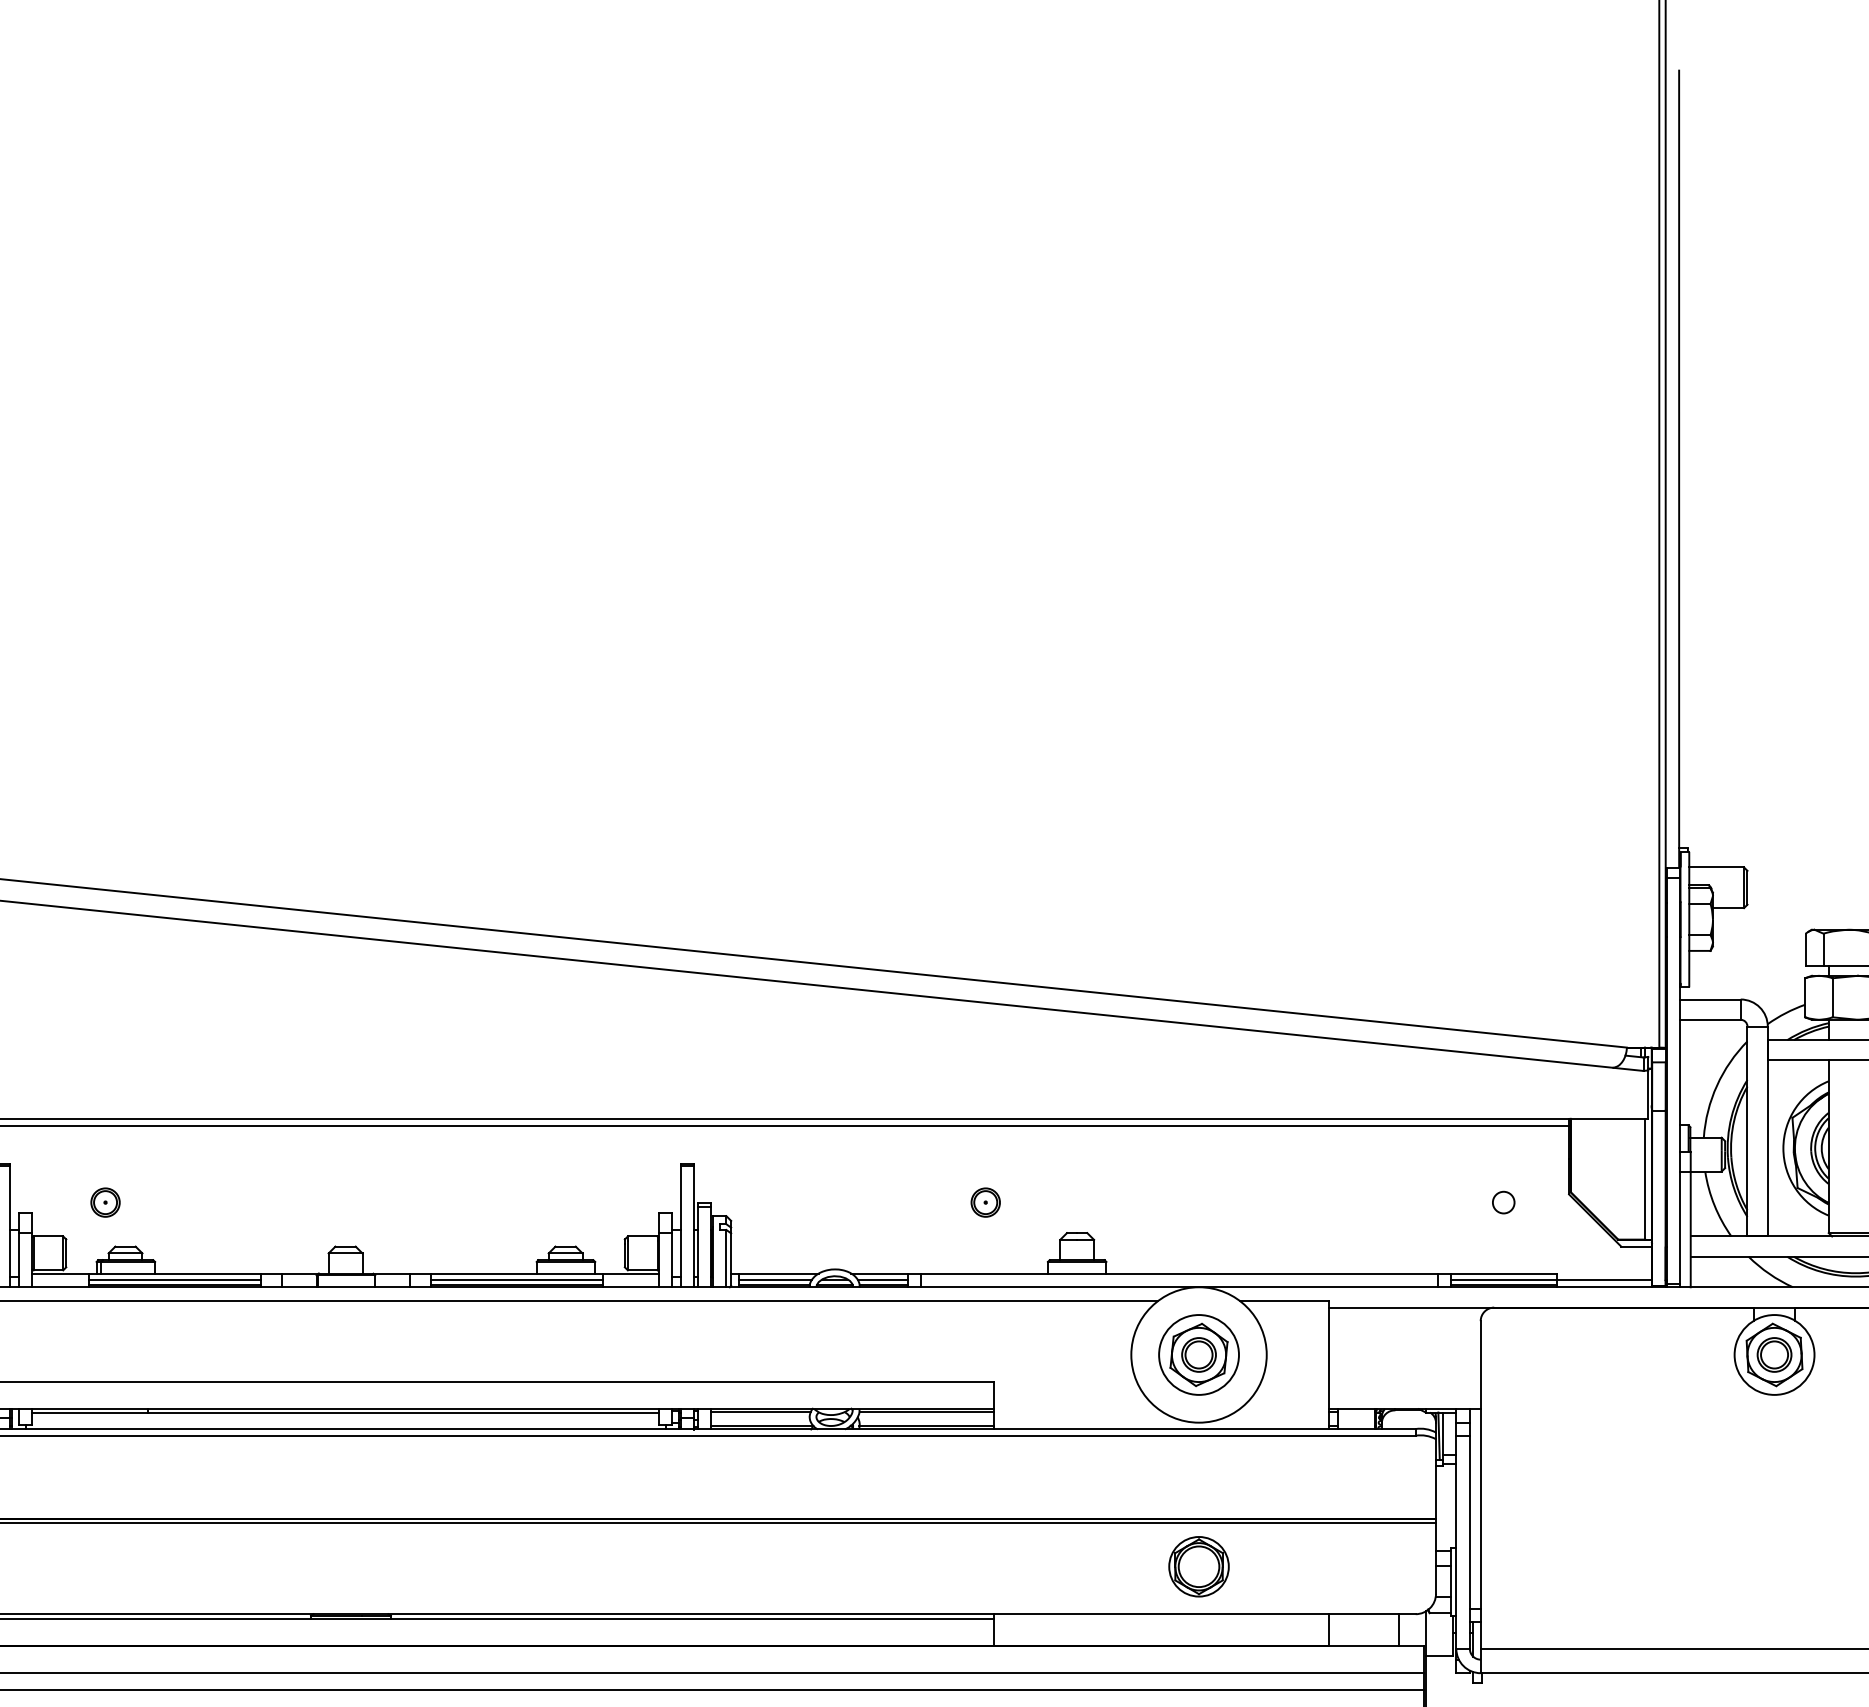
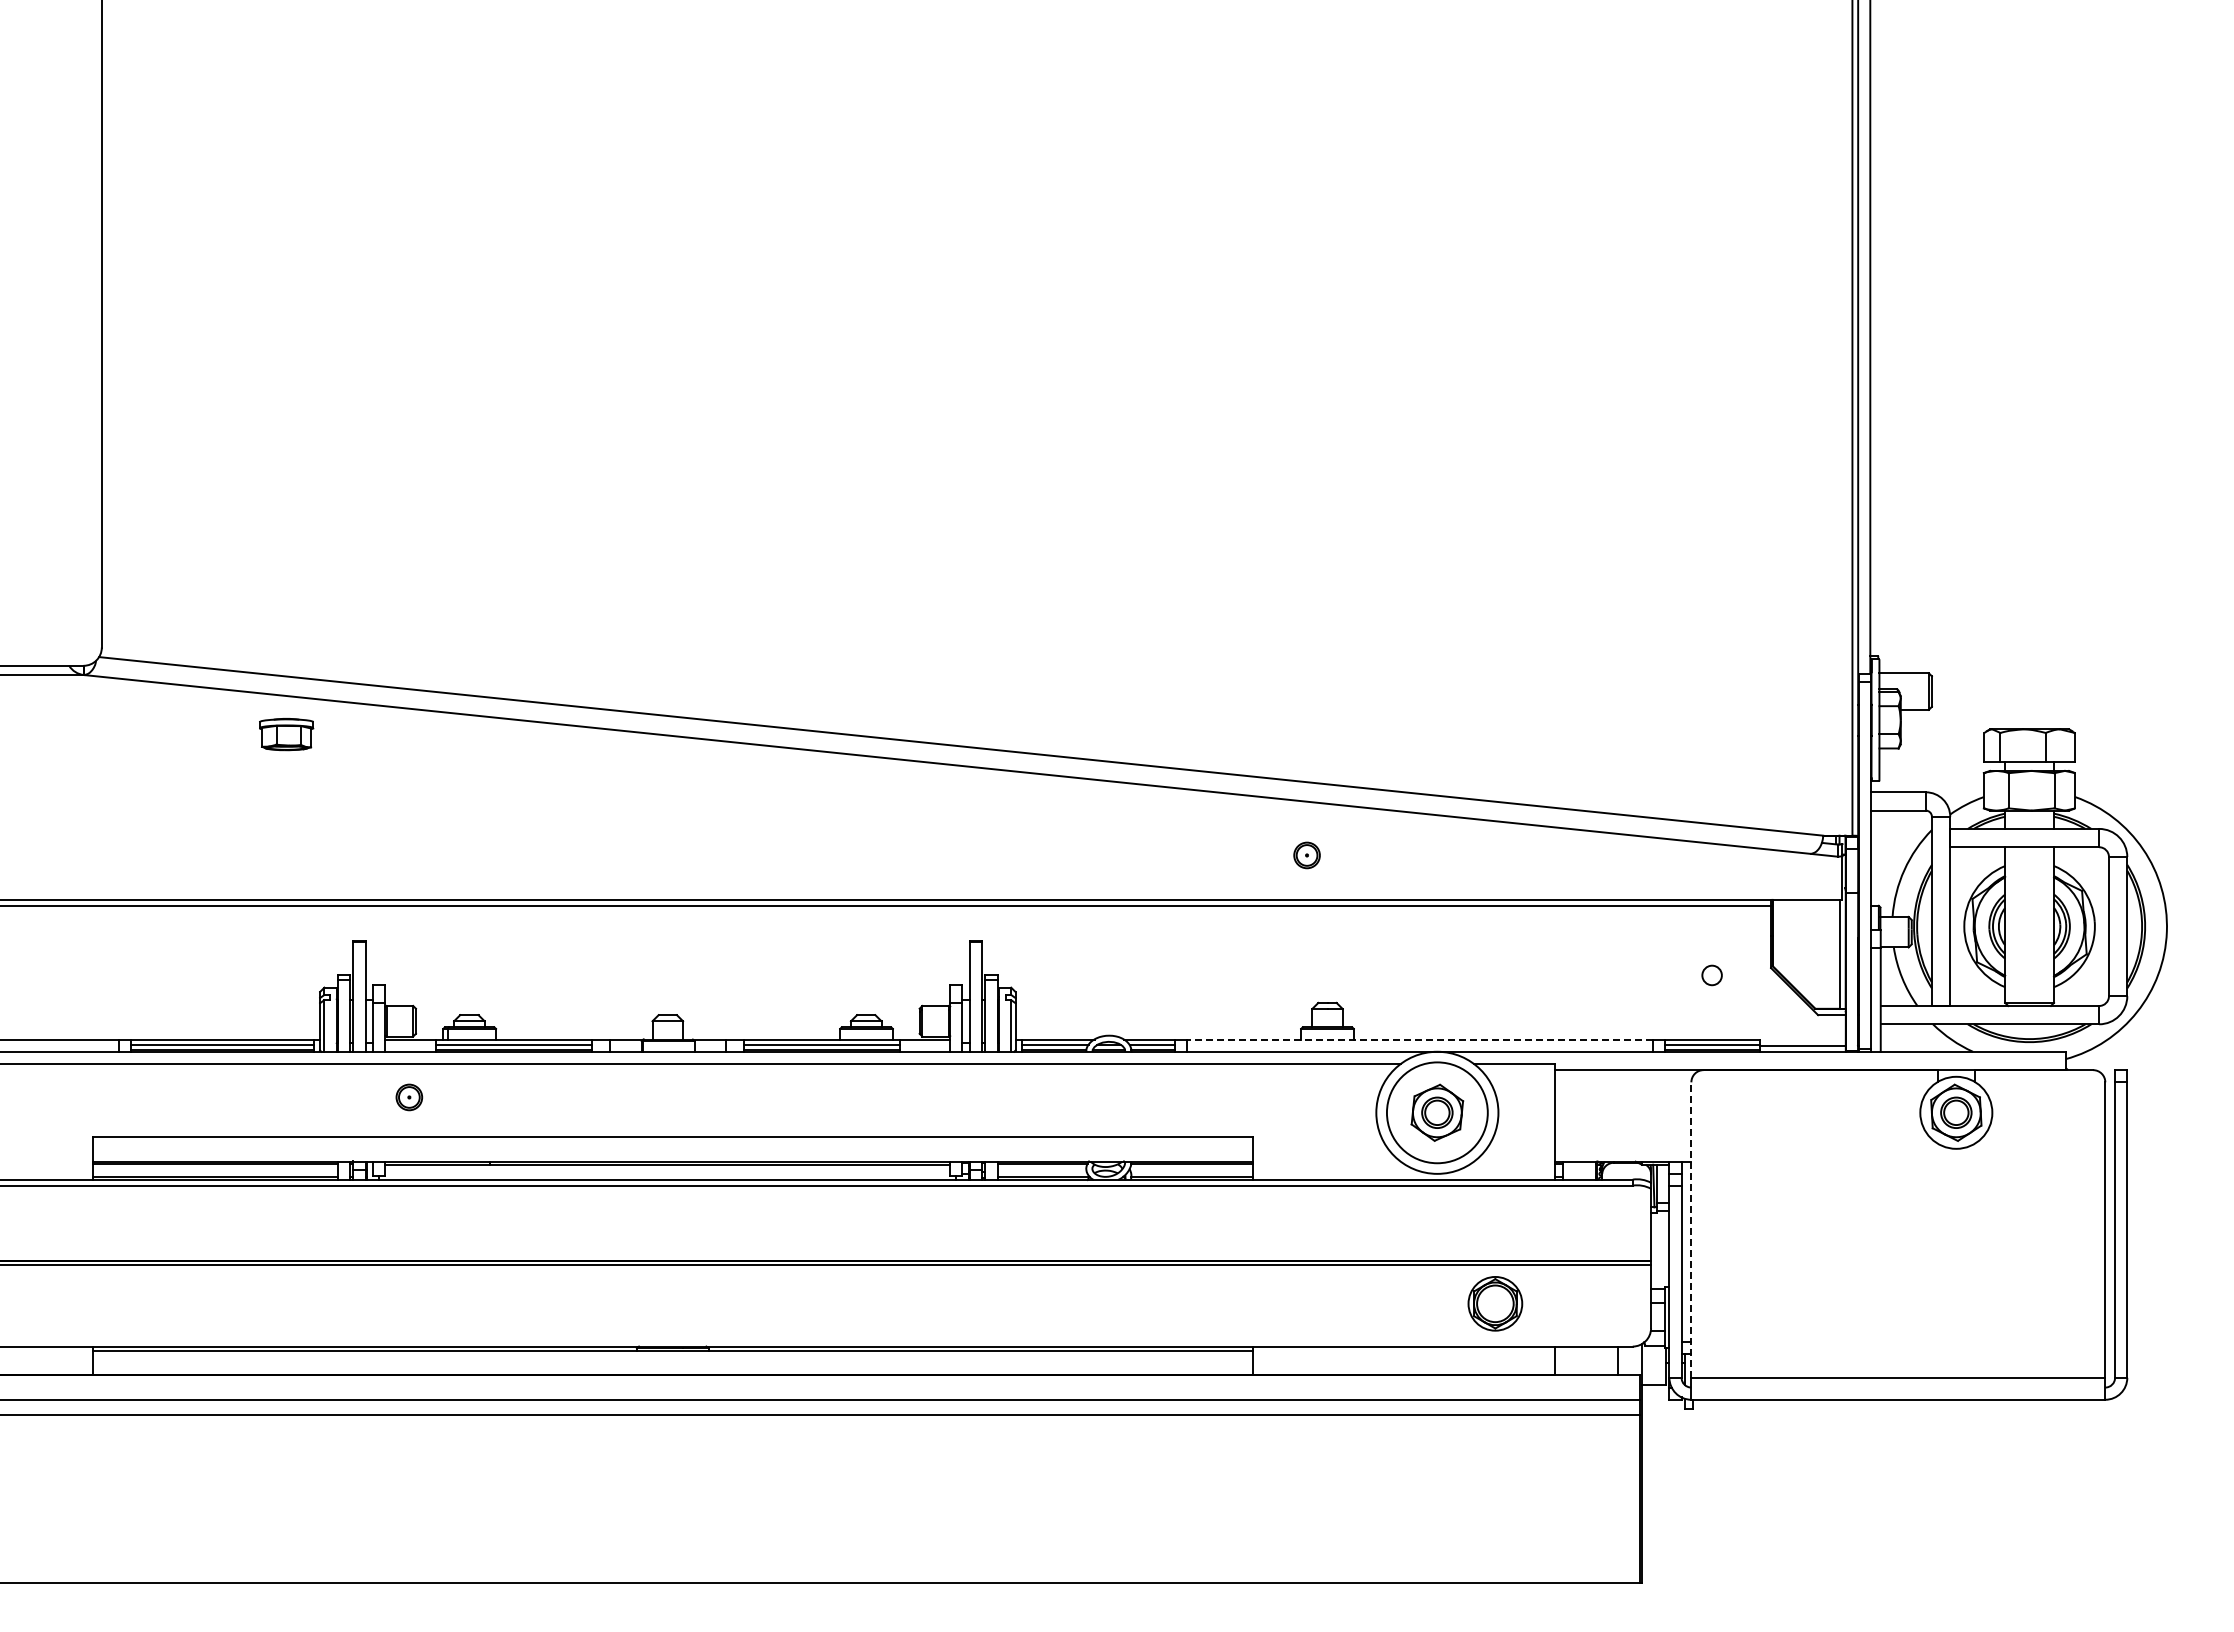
part: (105, 1202) -> (409, 1097), moved
part: (985, 1202) -> (1306, 855), moved
line: (1179, 1273) -> (1419, 1039), solid -> dashed
circle: (1199, 1354) -> (1437, 1112), size x1.4
line: (1480, 1485) -> (1691, 1230), solid -> dashed
part: (1199, 1566) -> (1495, 1303), moved

